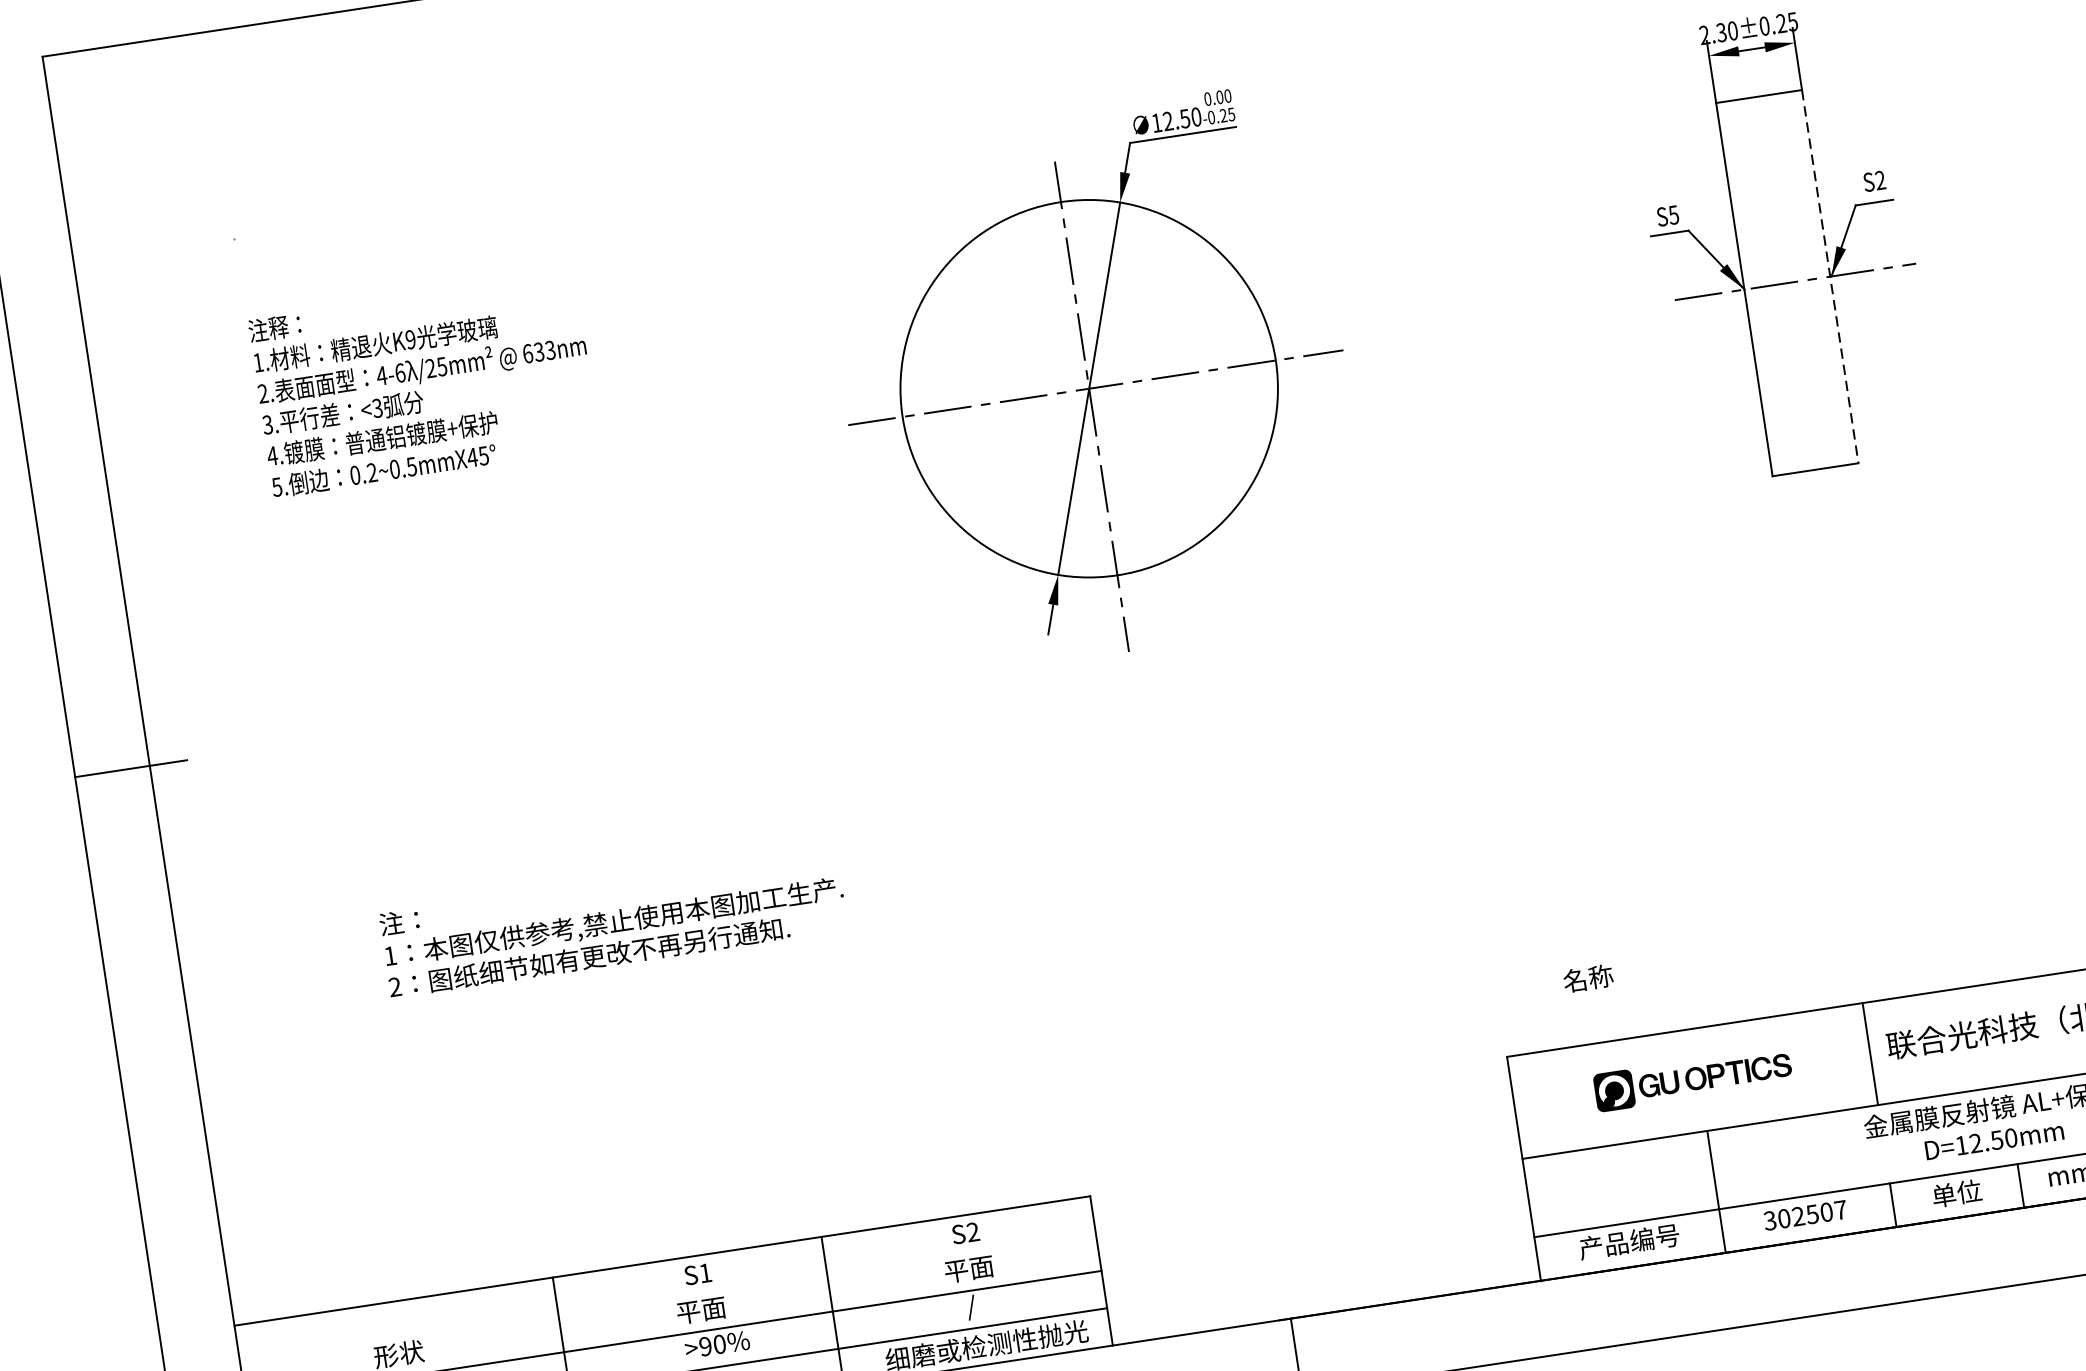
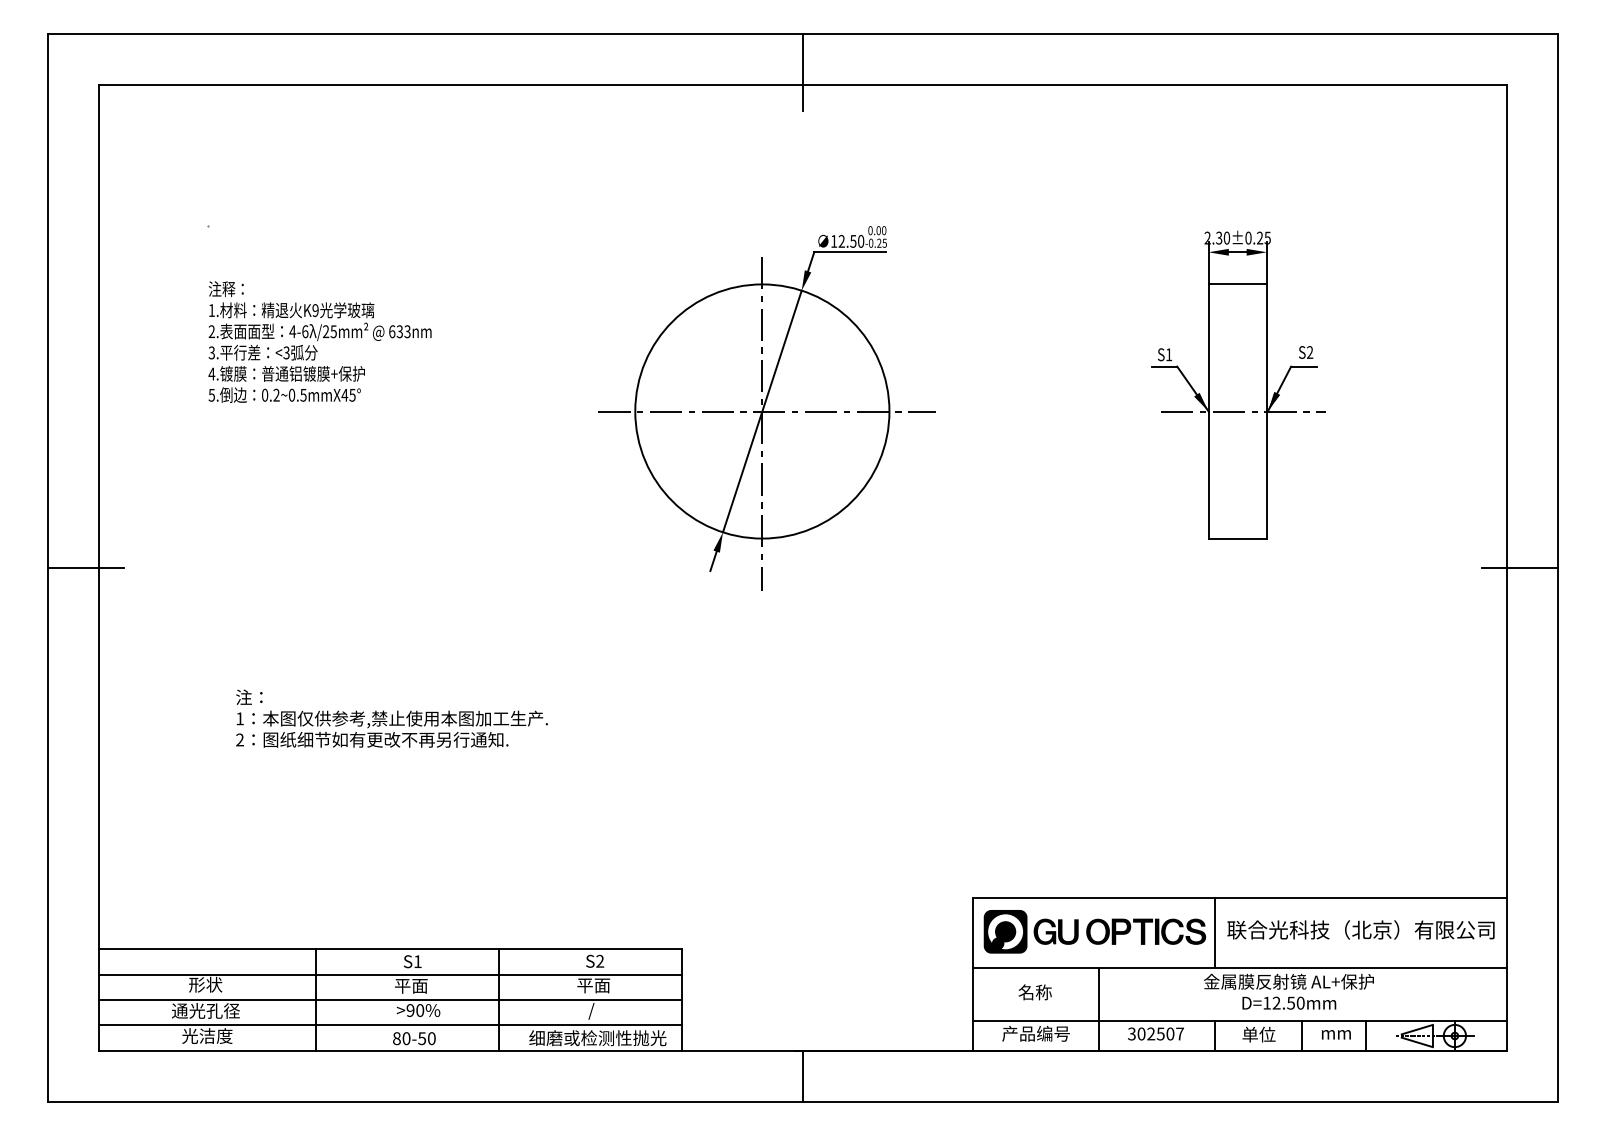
text: (1672, 214) -> (1168, 354), S5 -> S1
line: (1829, 278) -> (1266, 412), dashed -> solid
text: (1587, 978) -> (1034, 992), moved
part: (1692, 1078) -> (1094, 931), size x1.67
line: (668, 1298) -> (390, 974), added

